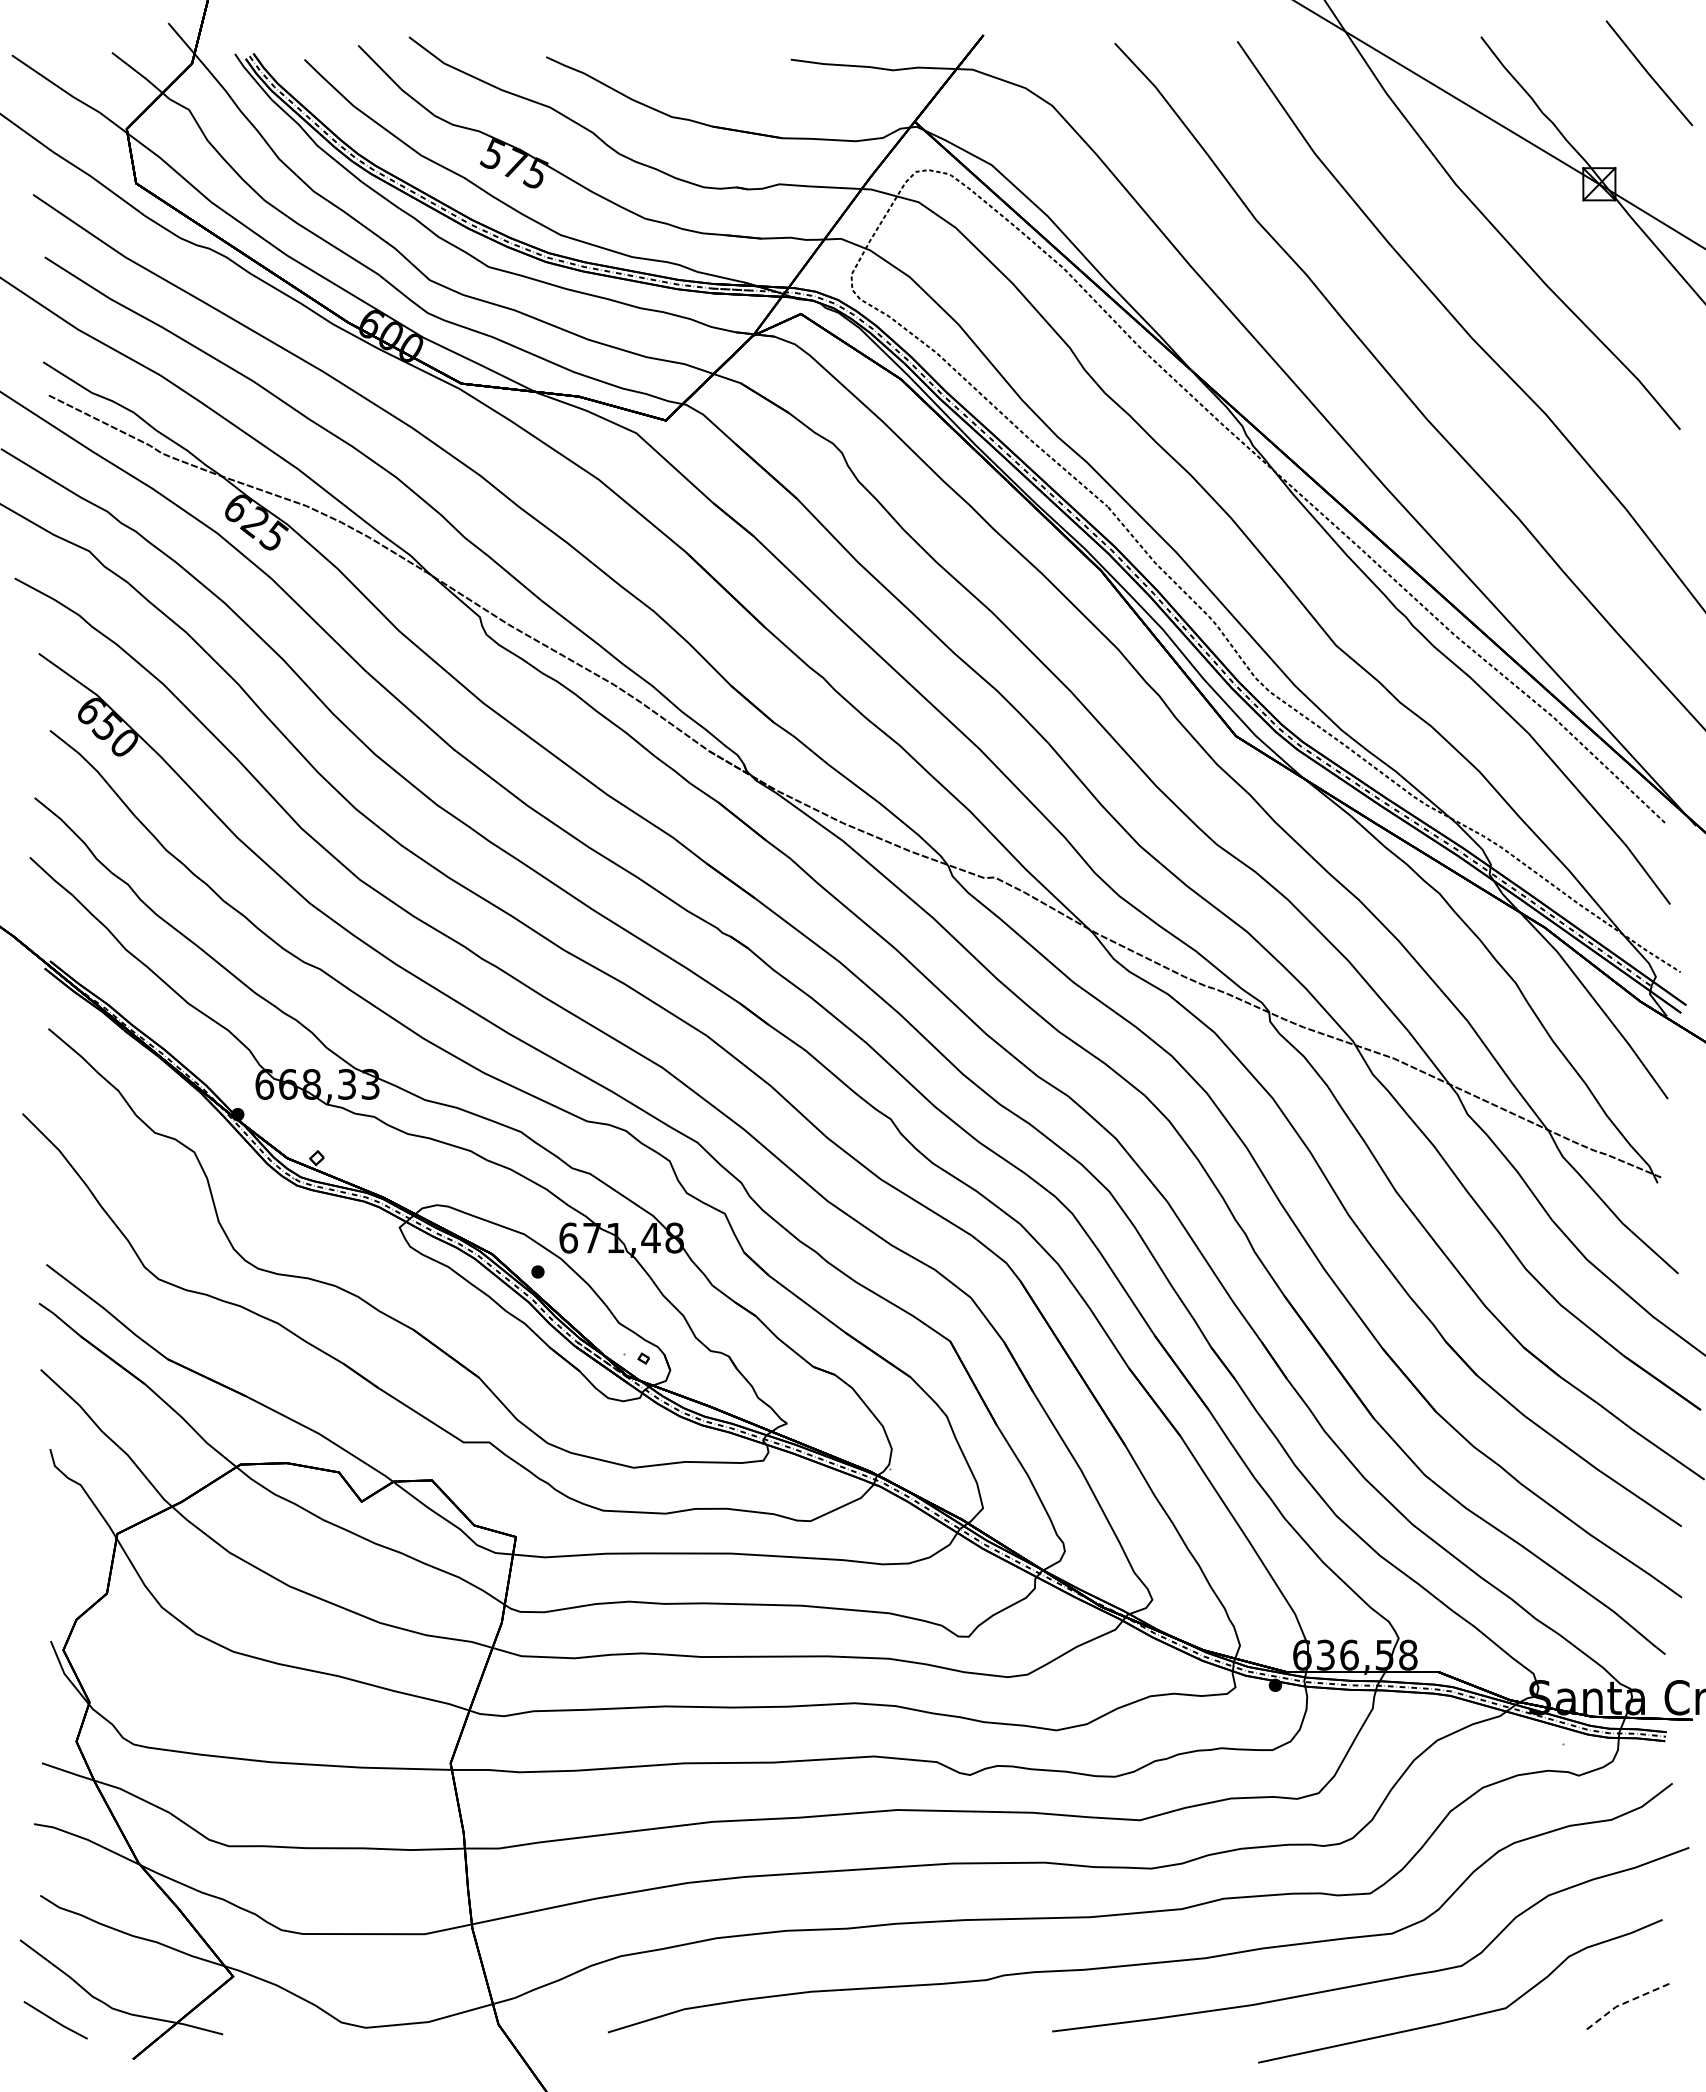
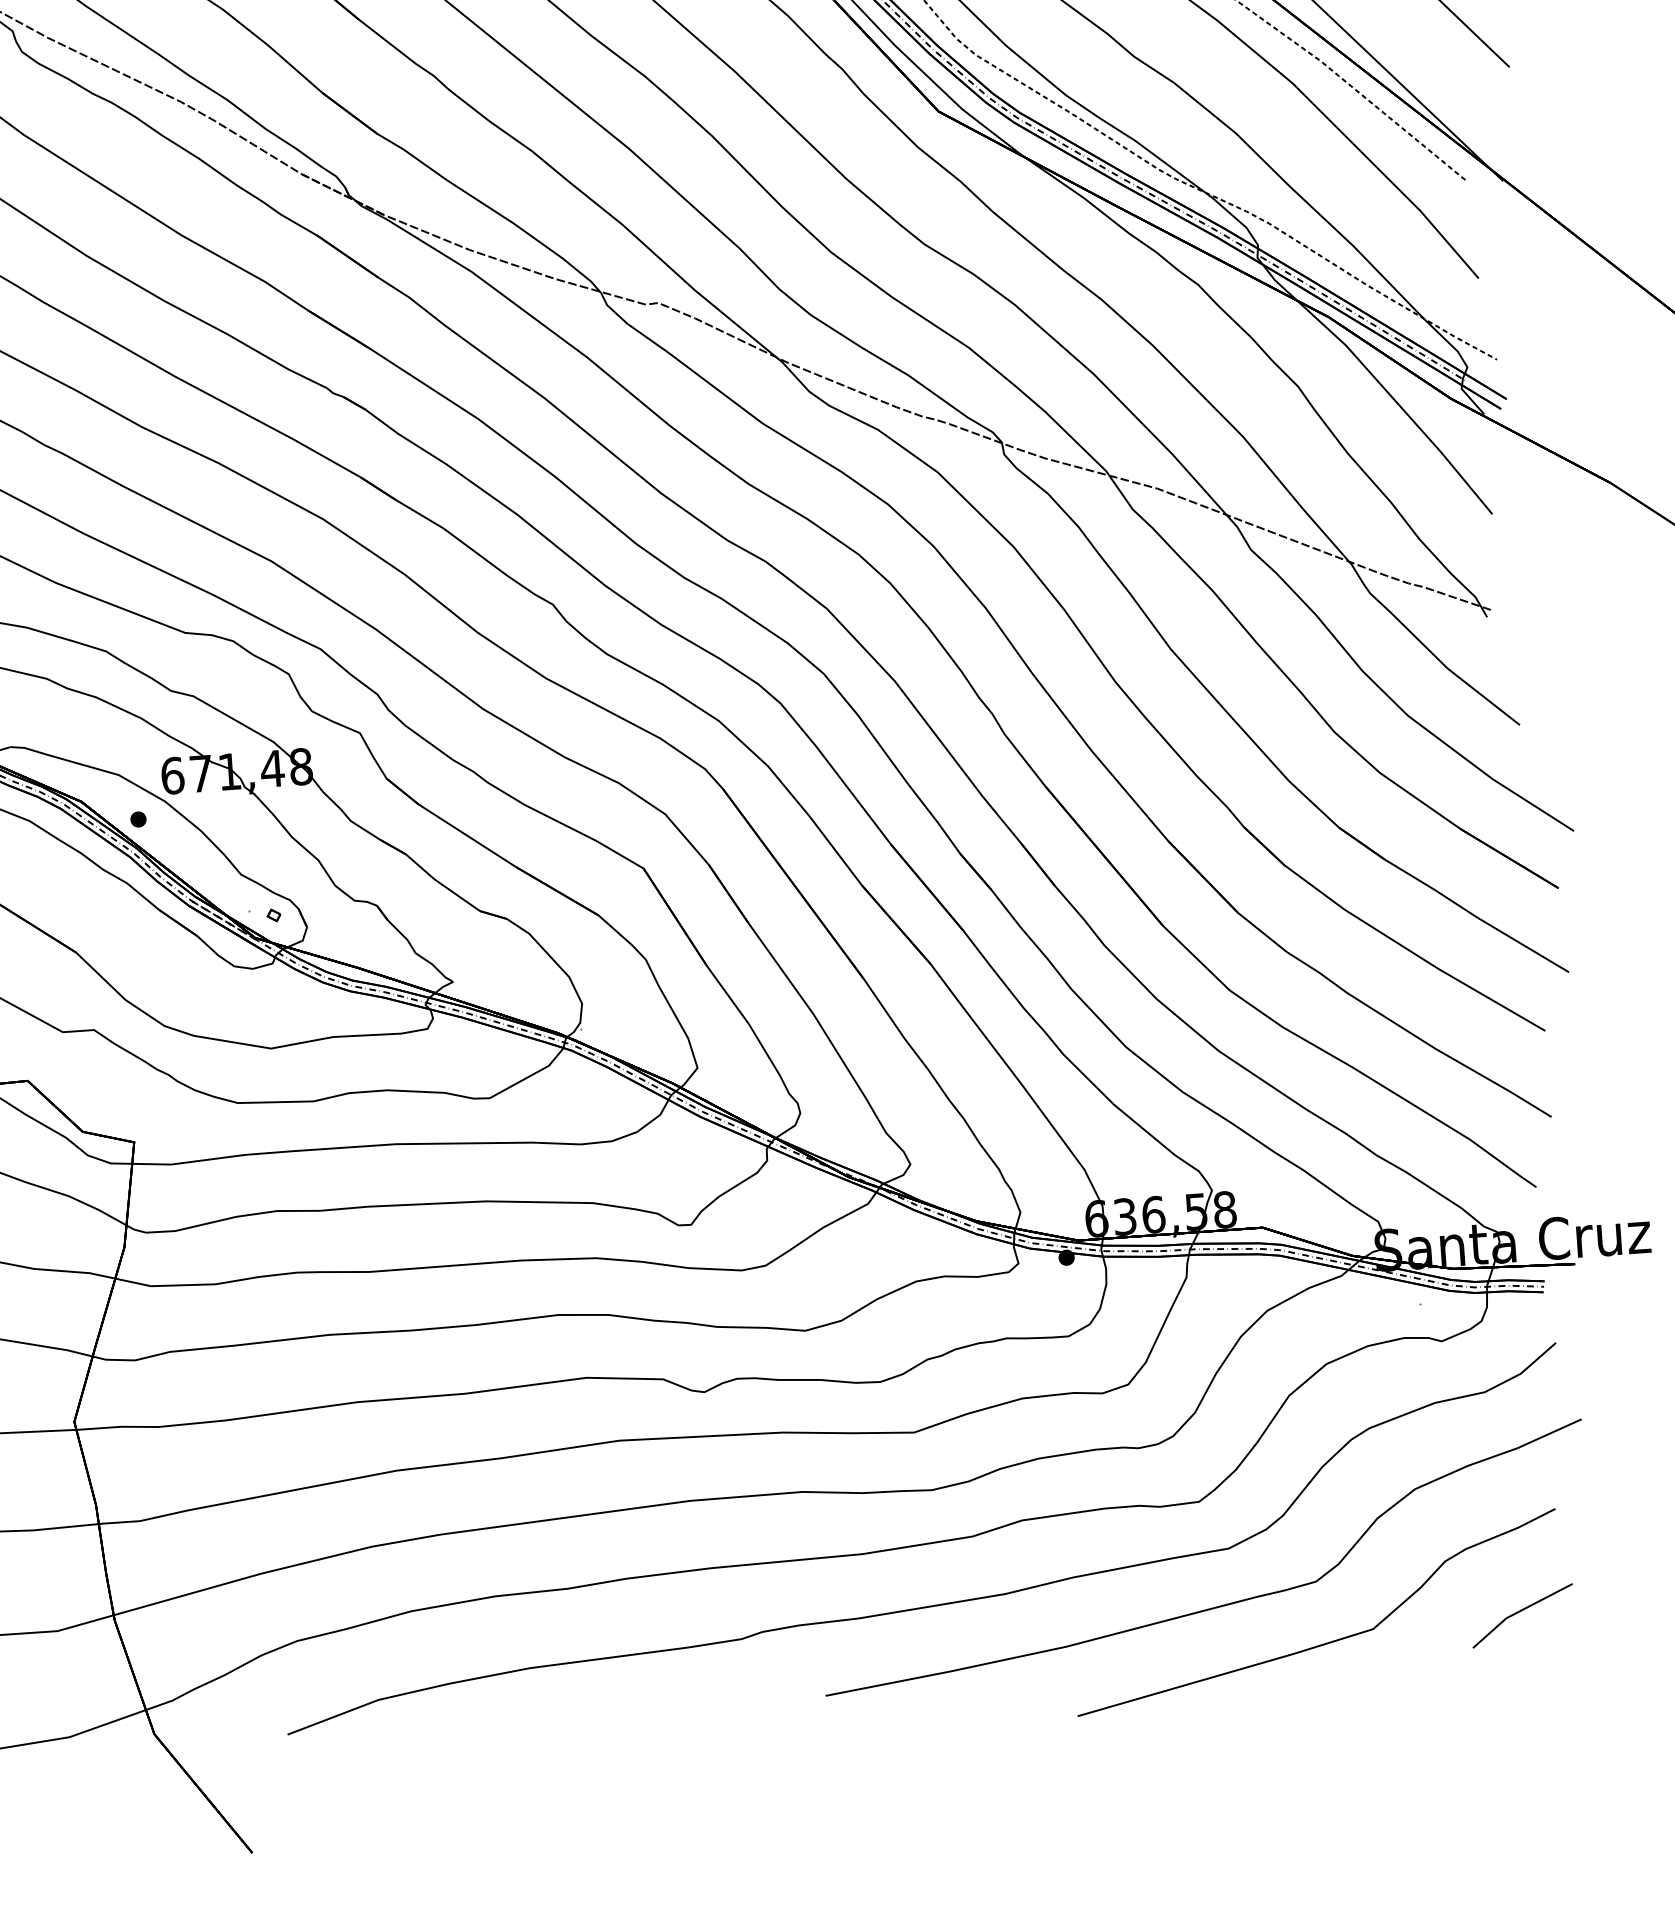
line: (1626, 2002) -> (1518, 1612), dashed -> solid

